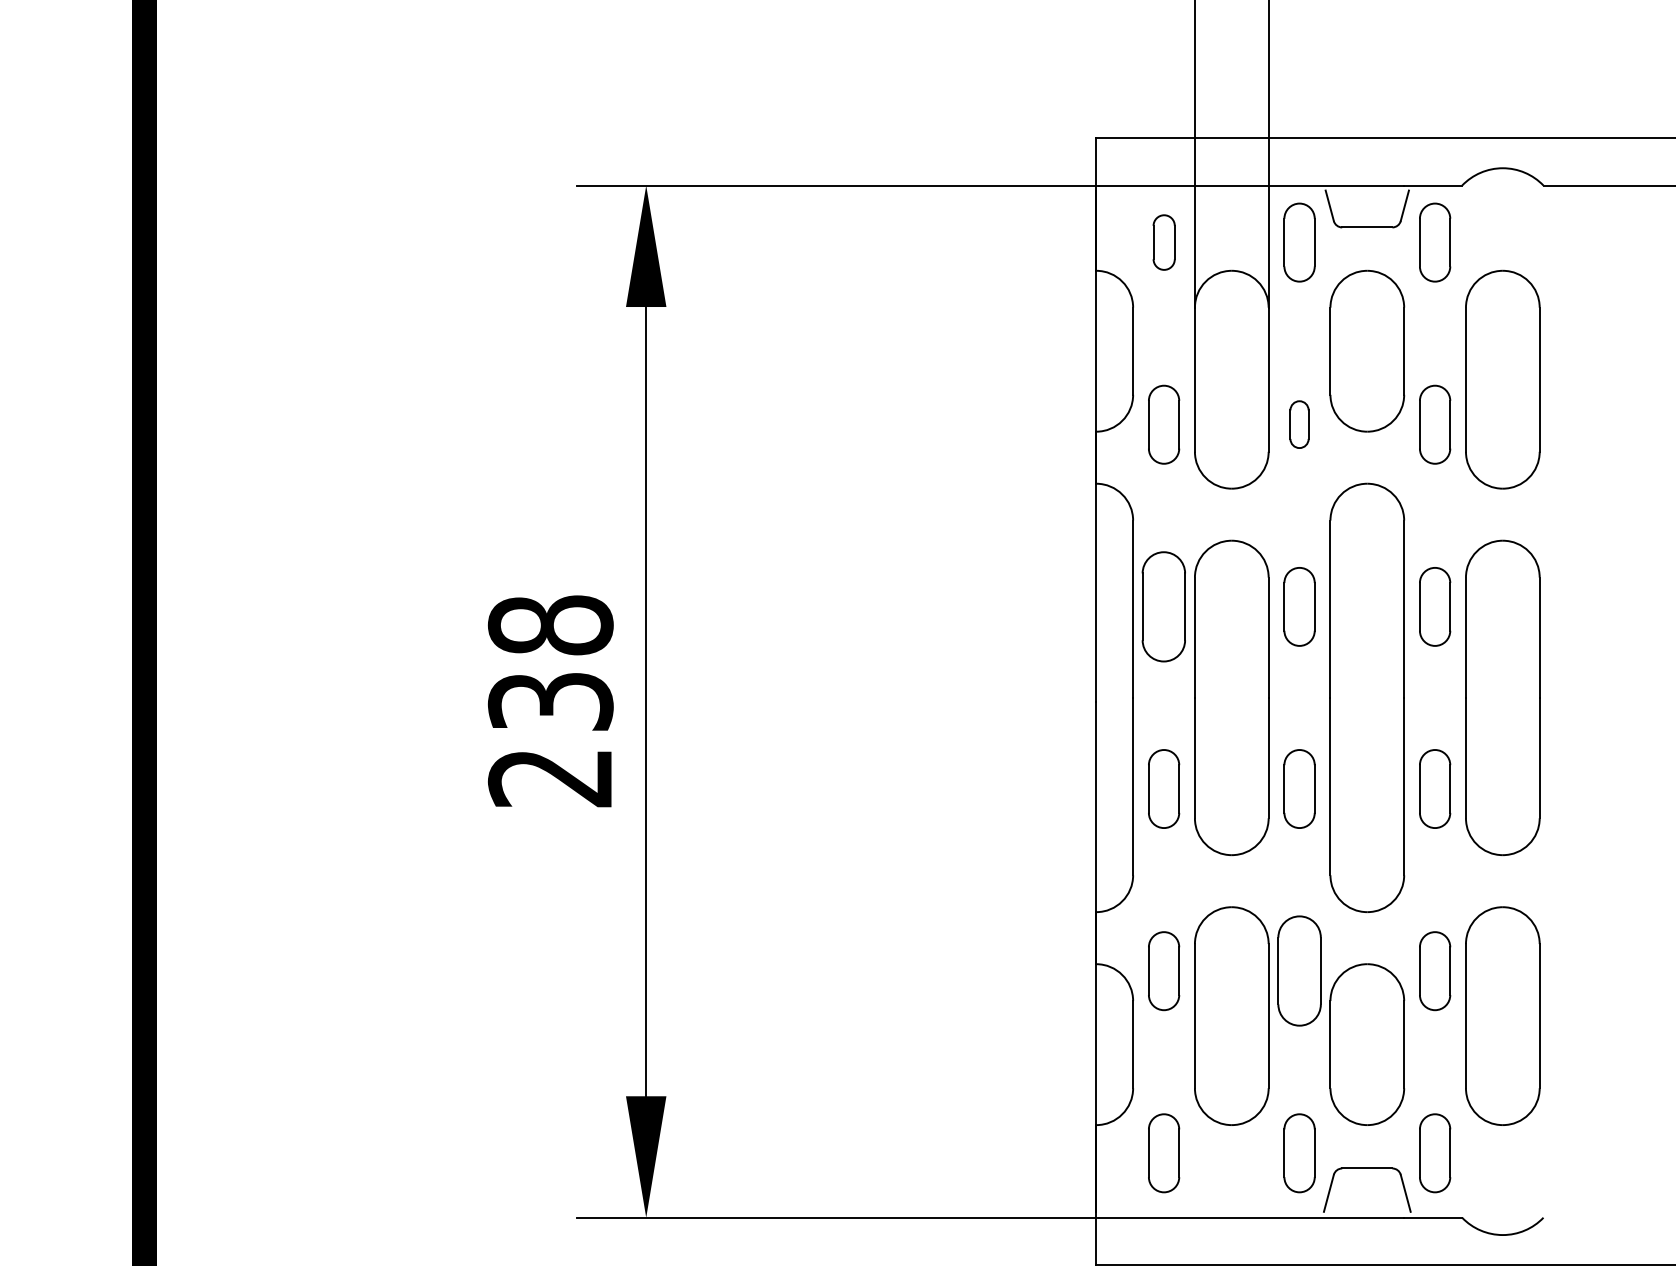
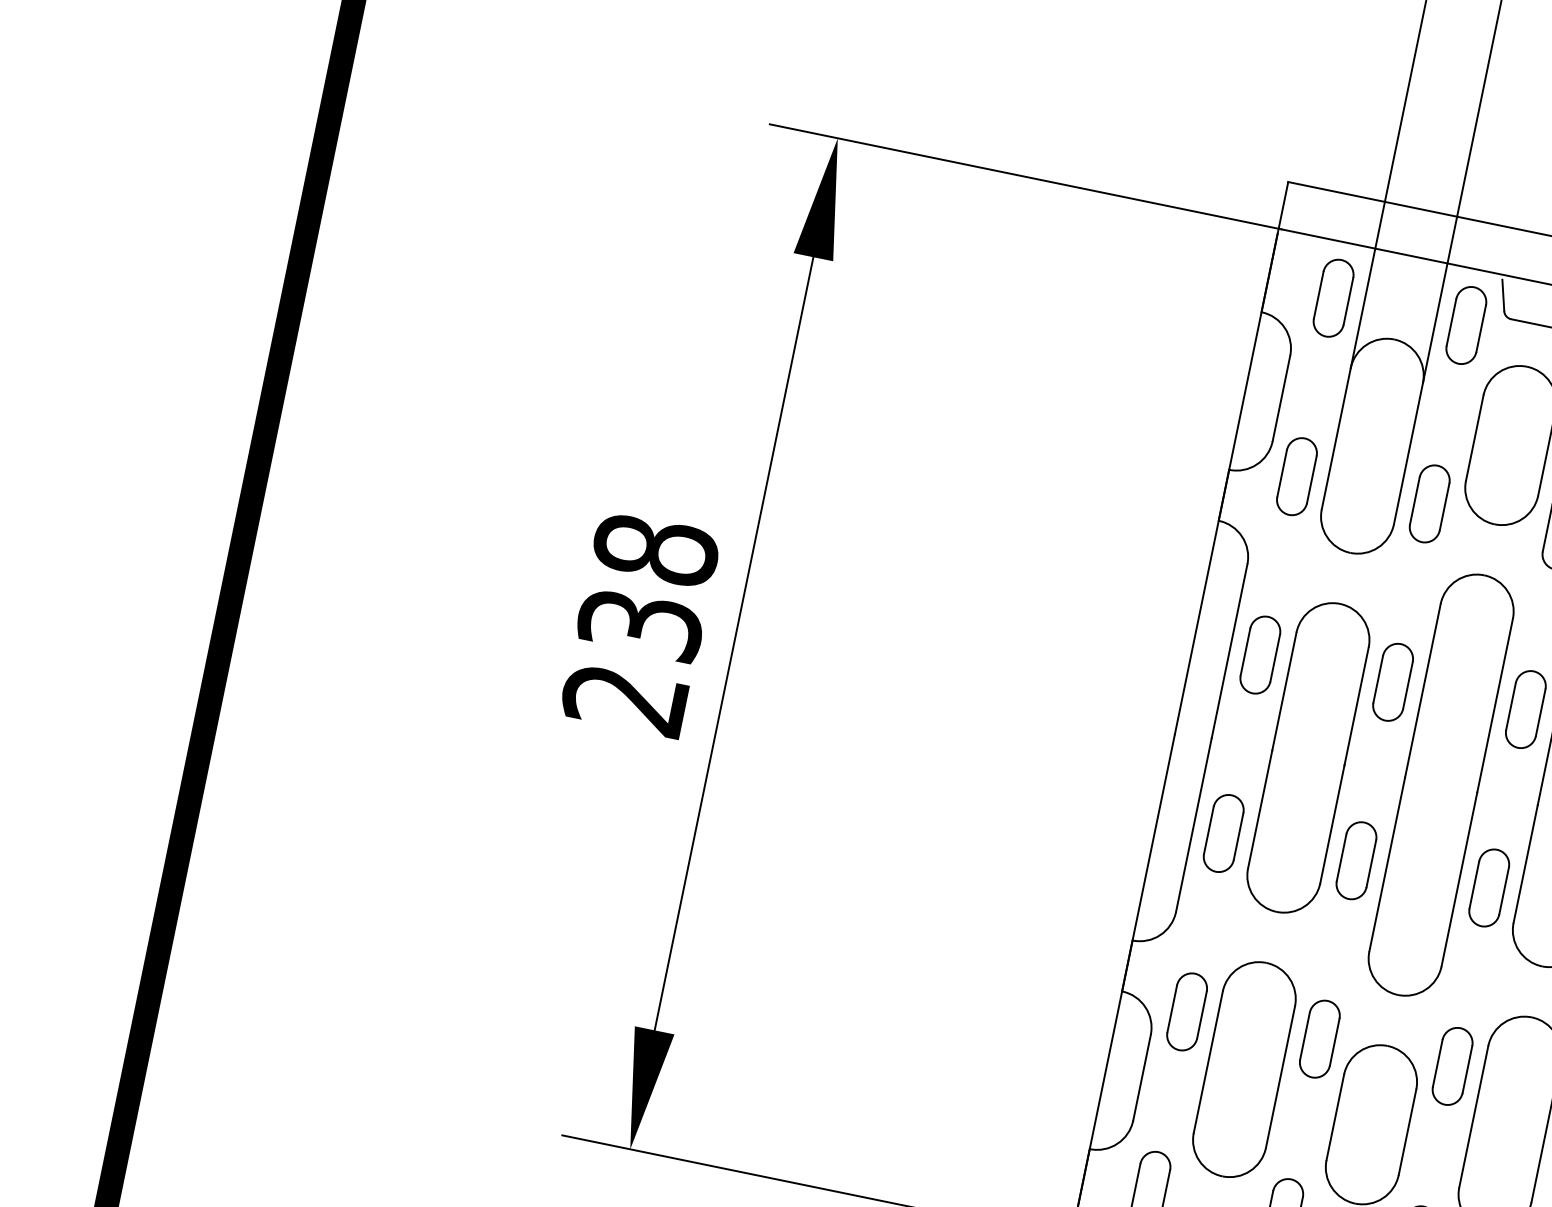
part: (1164, 242) -> (1334, 298), size x1.43
part: (1299, 424) -> (1429, 503), size x1.67
part: (1164, 606) -> (1260, 654), size x0.71
part: (1299, 971) -> (1319, 1039), size x0.71

